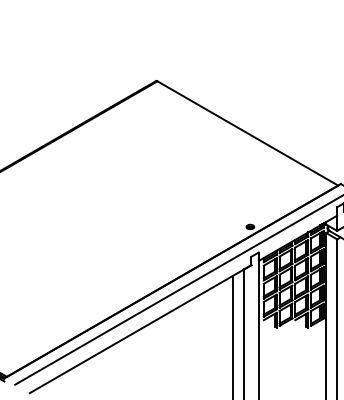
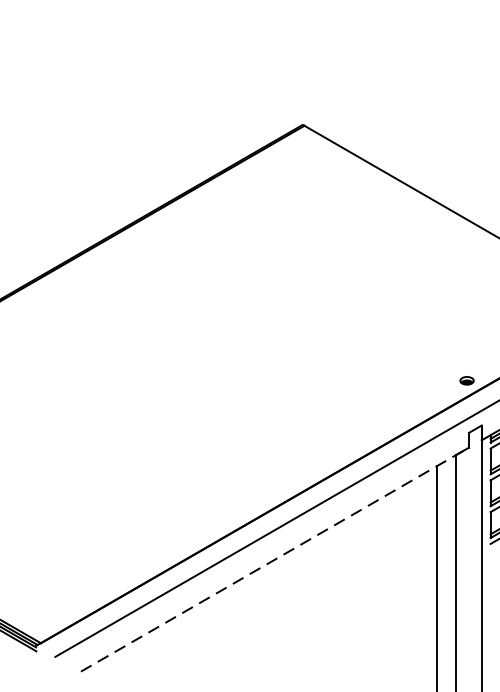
line: (140, 329) -> (274, 560), solid -> dashed

